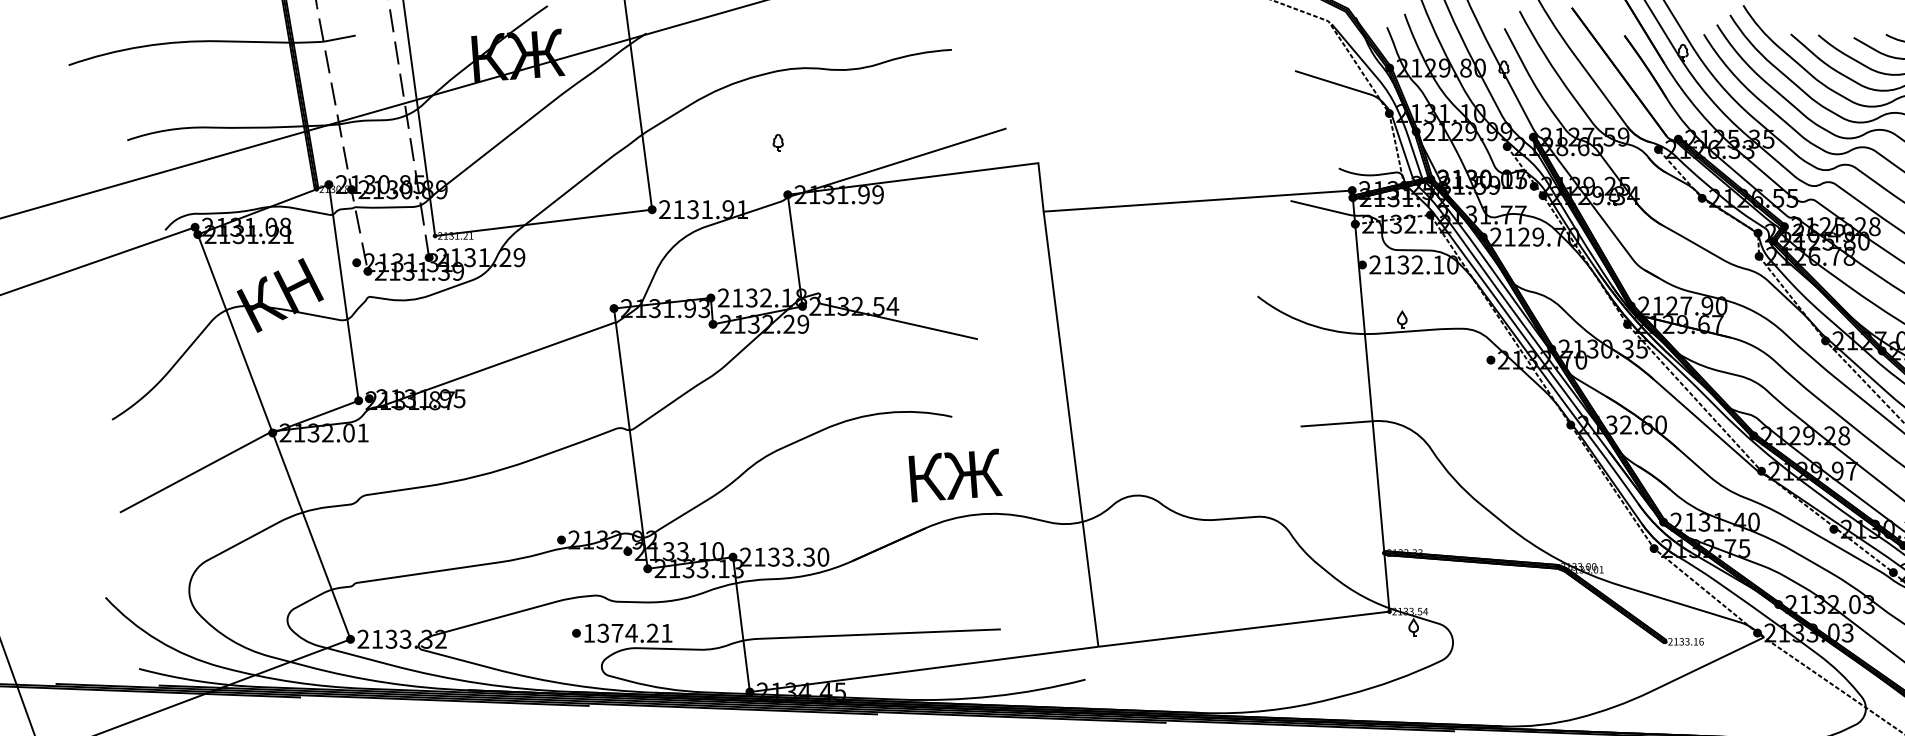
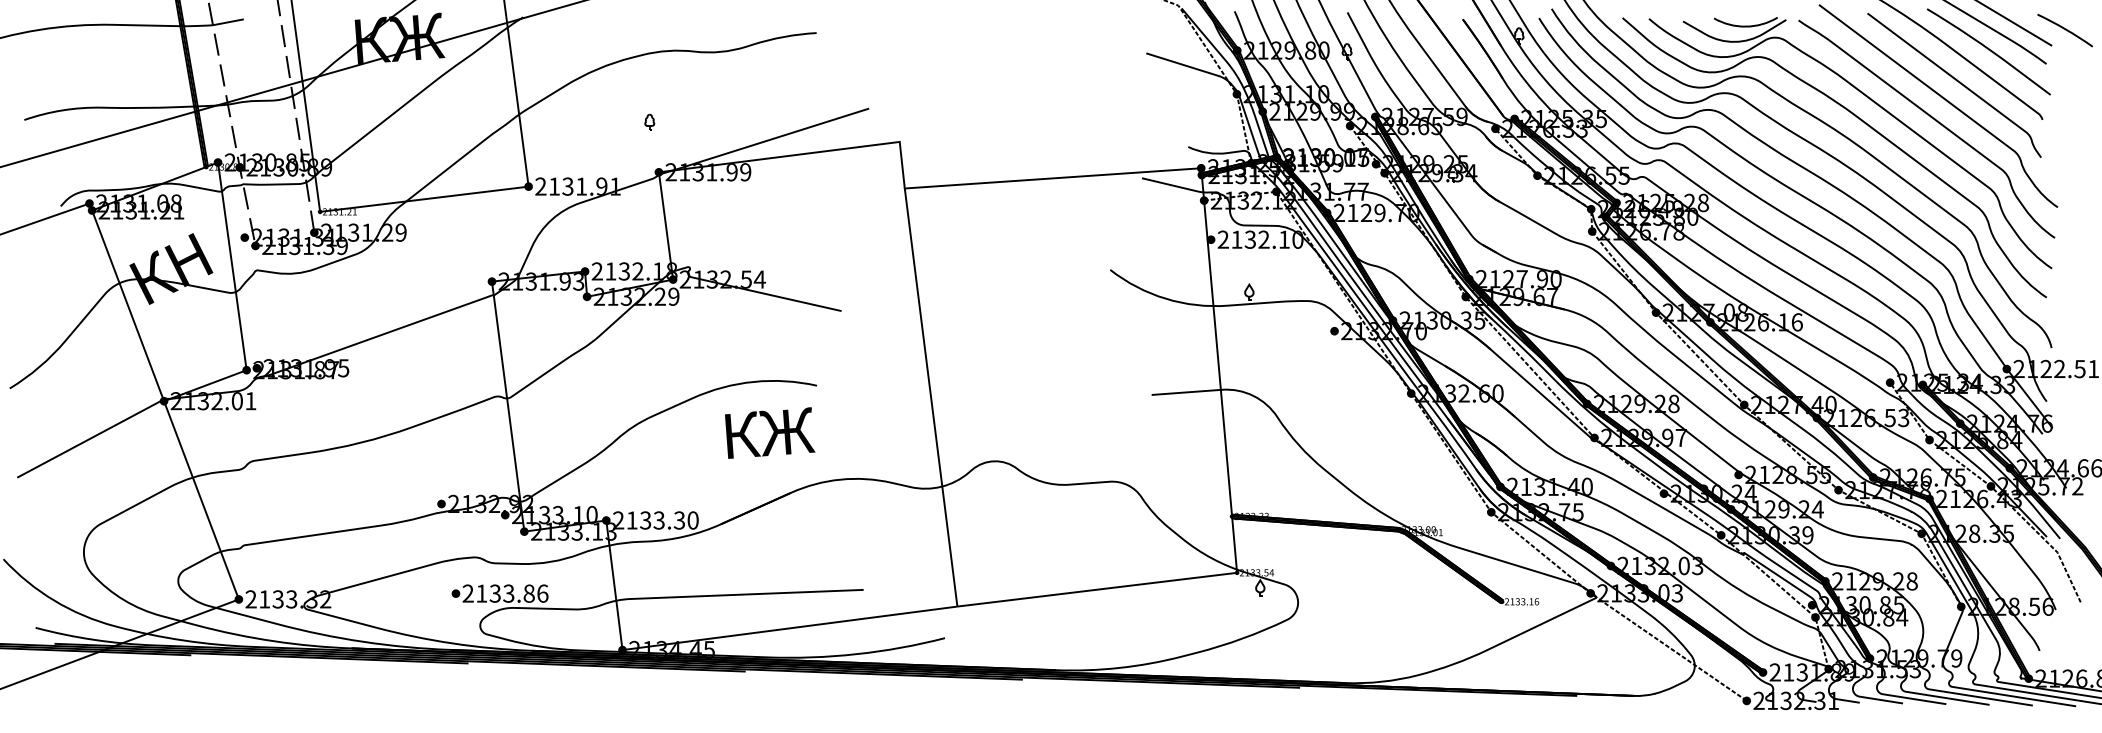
text: (955, 474) -> (770, 432), moved
text: (628, 633) -> (505, 593), 1374.21 -> 2133.86

